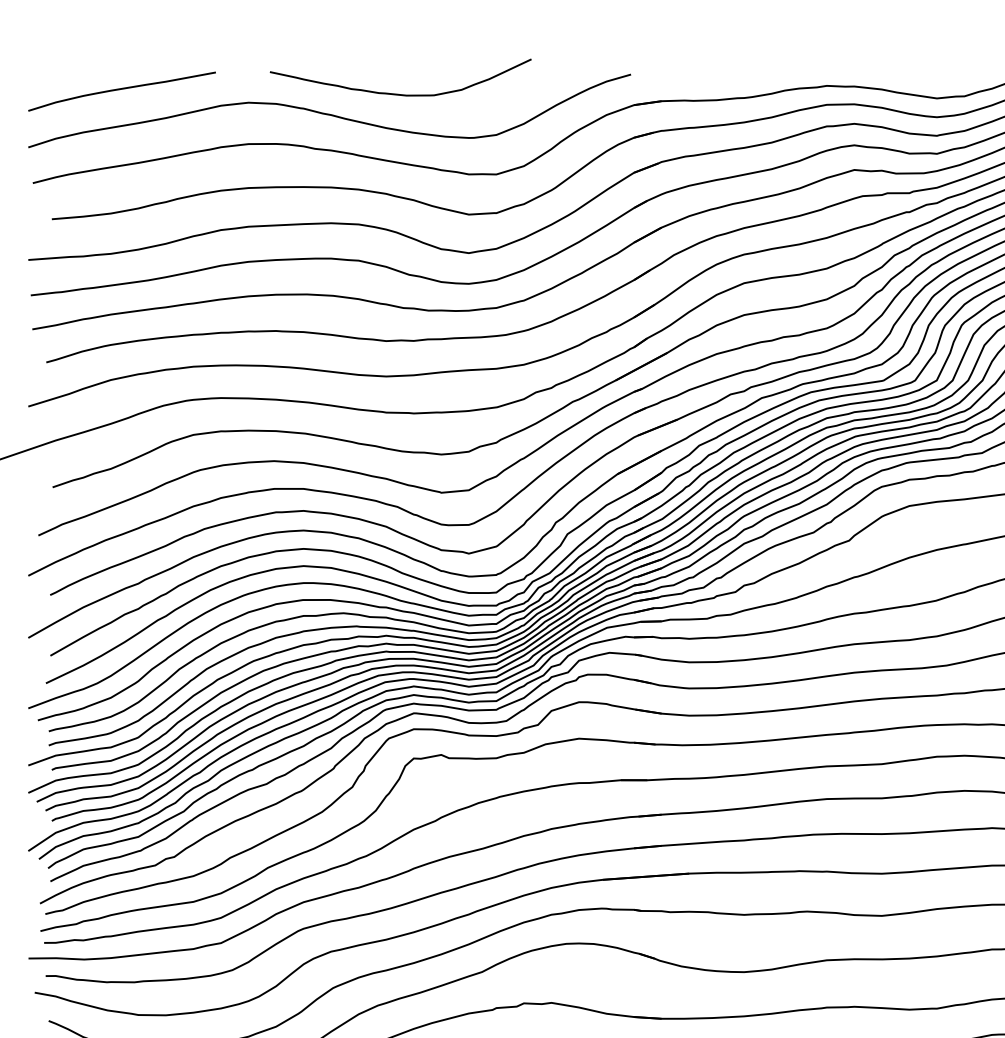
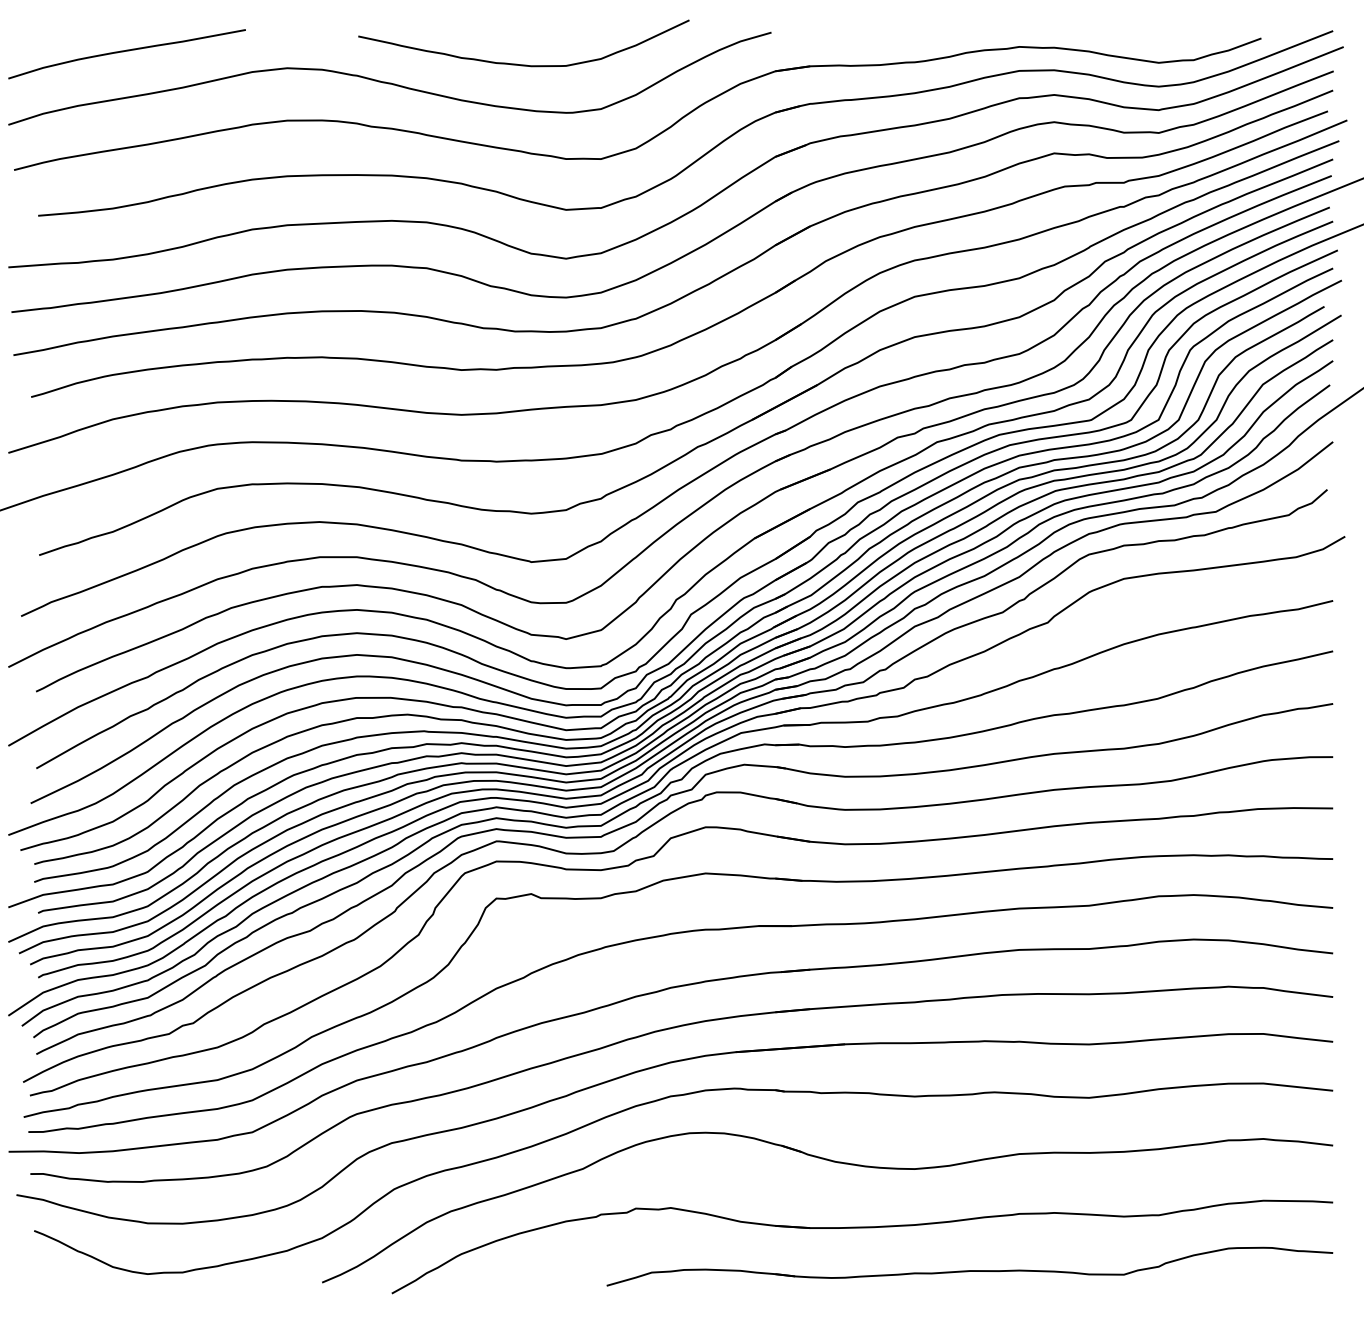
curve: (400, 94) -> (523, 64), moved

